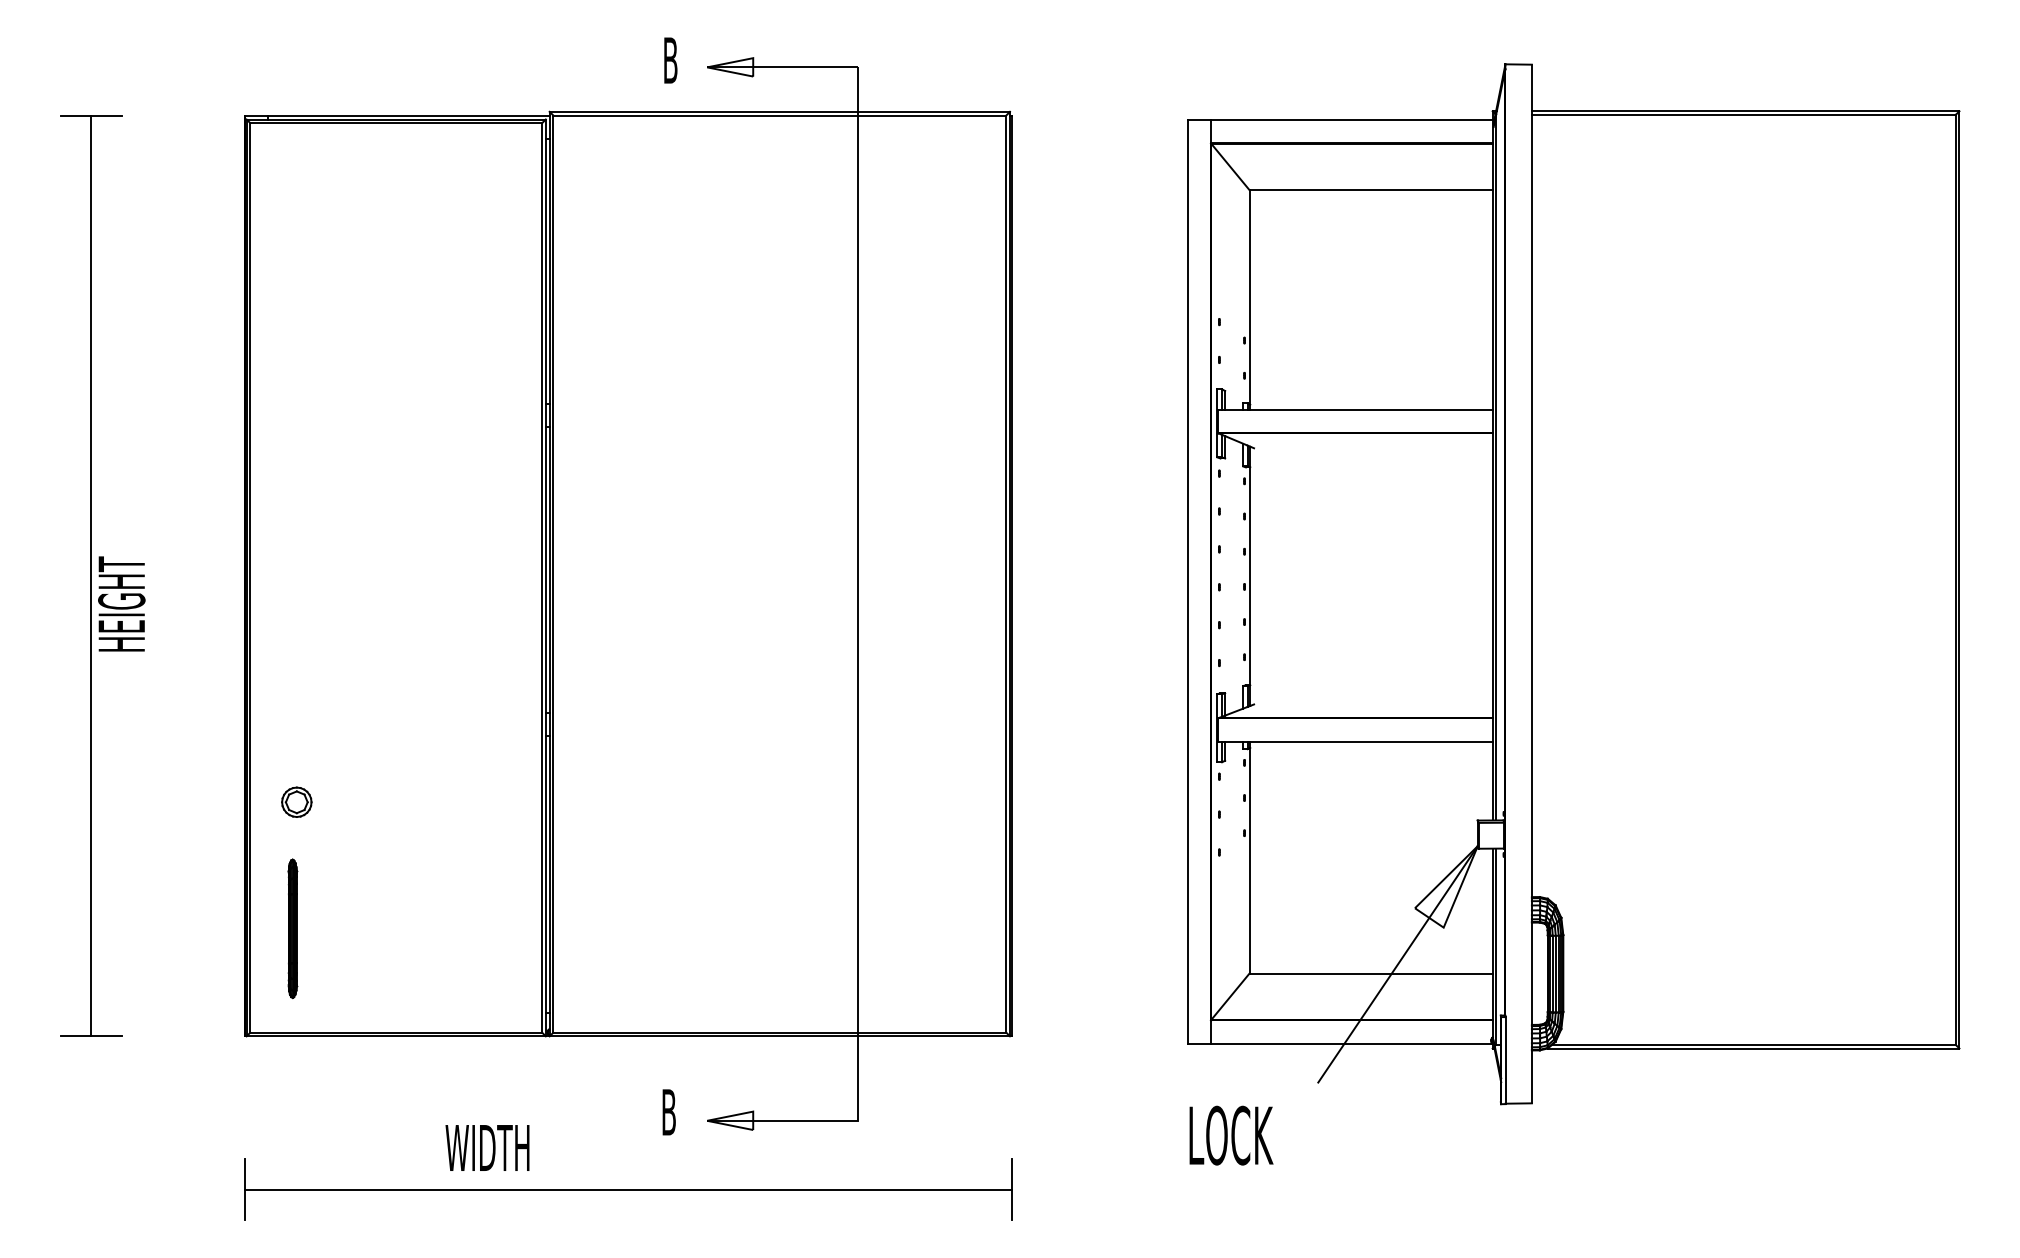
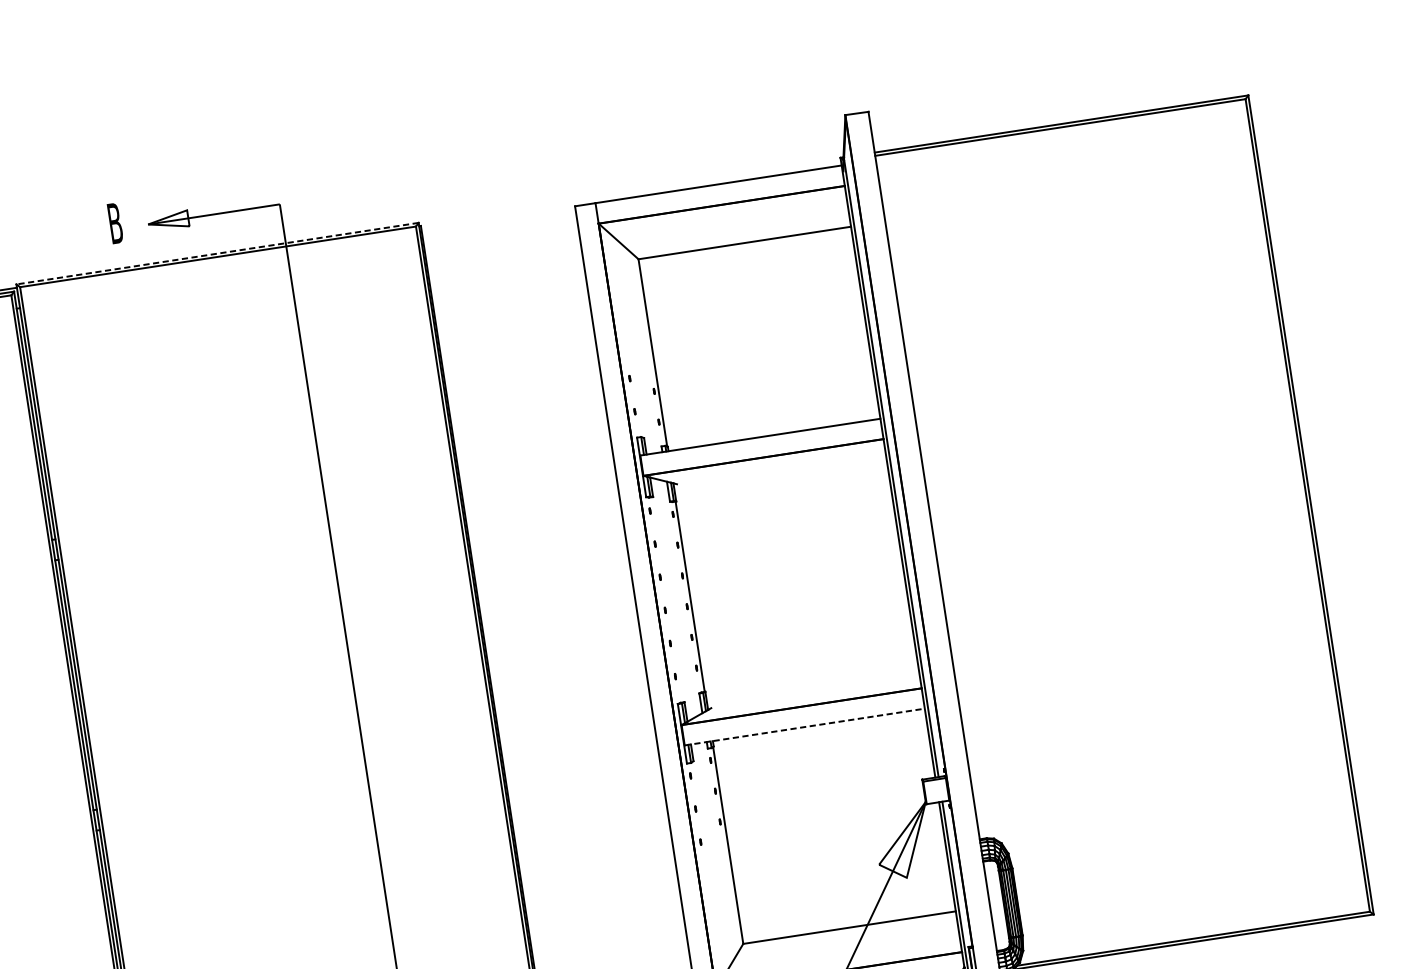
line: (779, 111) -> (217, 253), solid -> dashed
line: (1355, 741) -> (804, 726), solid -> dashed

